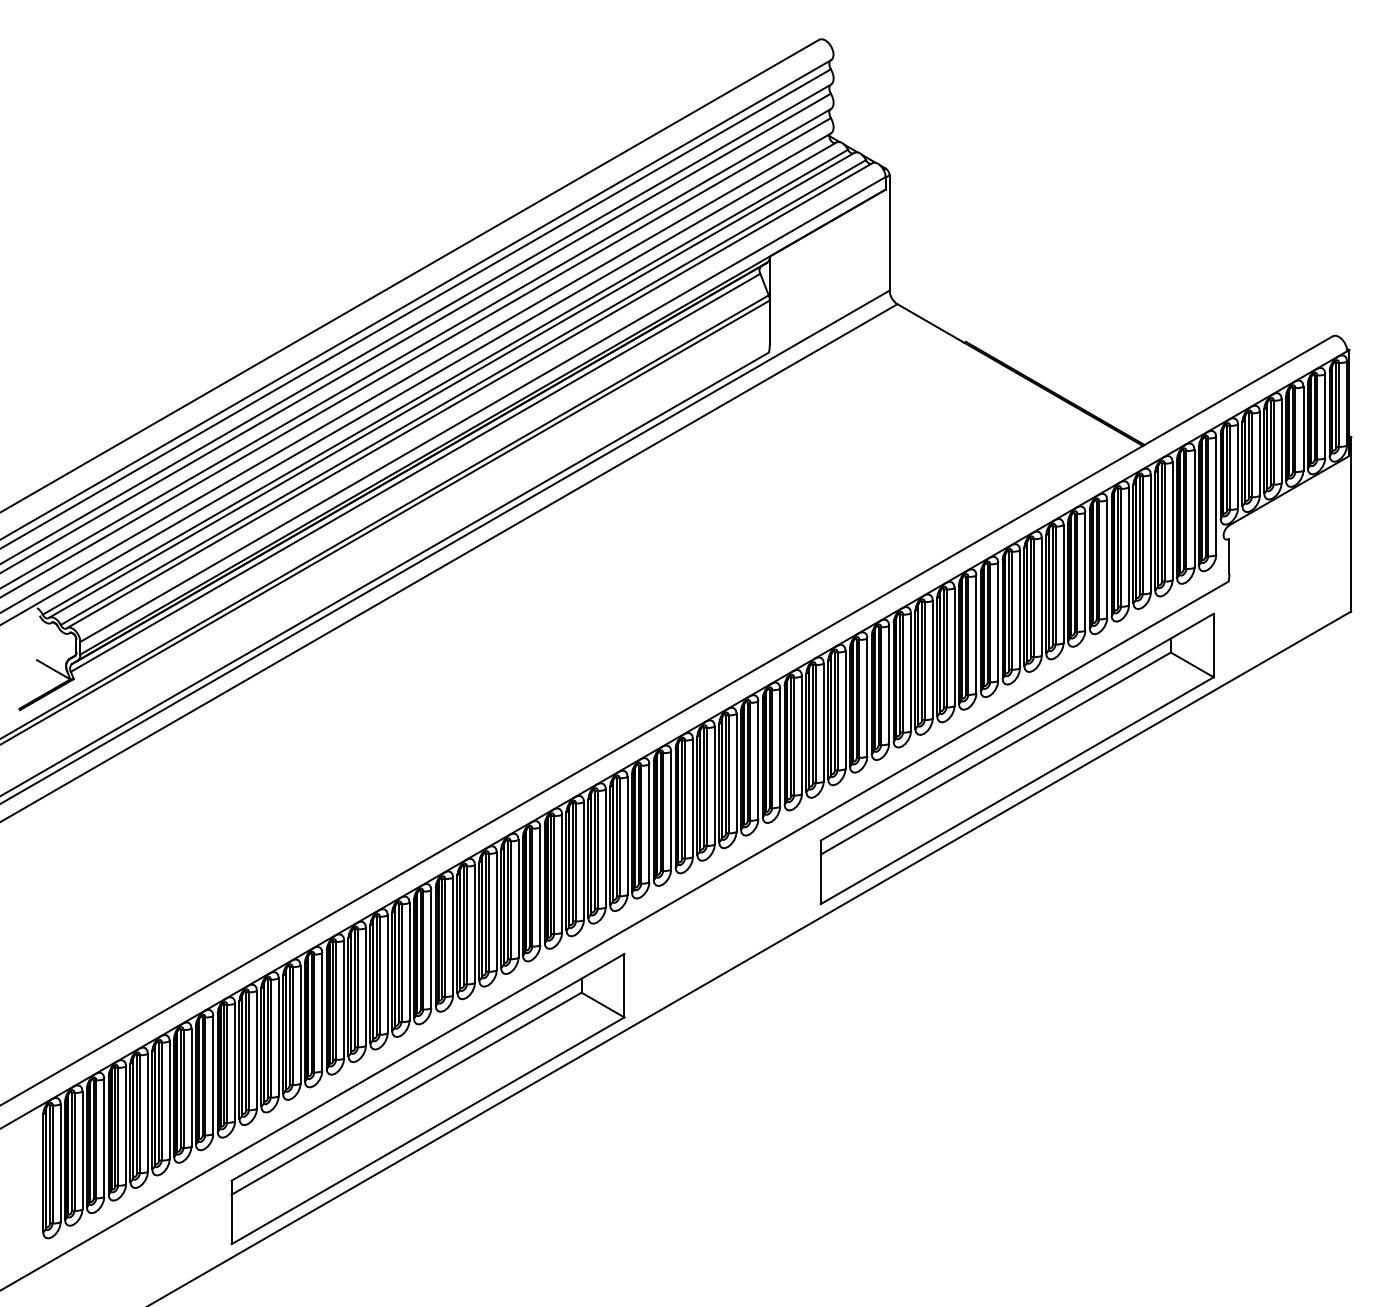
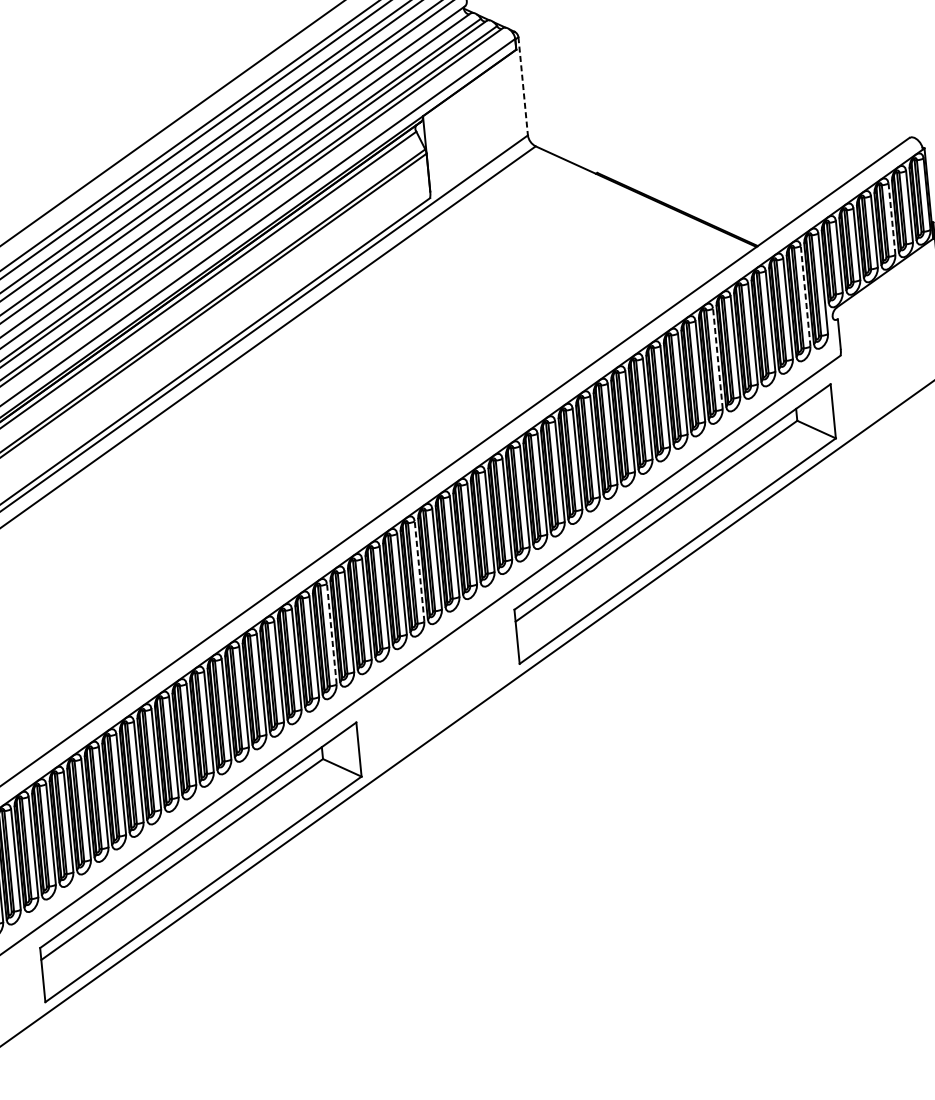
line: (889, 233) -> (523, 86), solid -> dashed
line: (1303, 428) -> (891, 218), solid -> dashed
line: (1194, 508) -> (805, 296), solid -> dashed
line: (1085, 571) -> (717, 358), solid -> dashed
line: (714, 785) -> (419, 571), solid -> dashed
line: (605, 848) -> (331, 634), solid -> dashed

